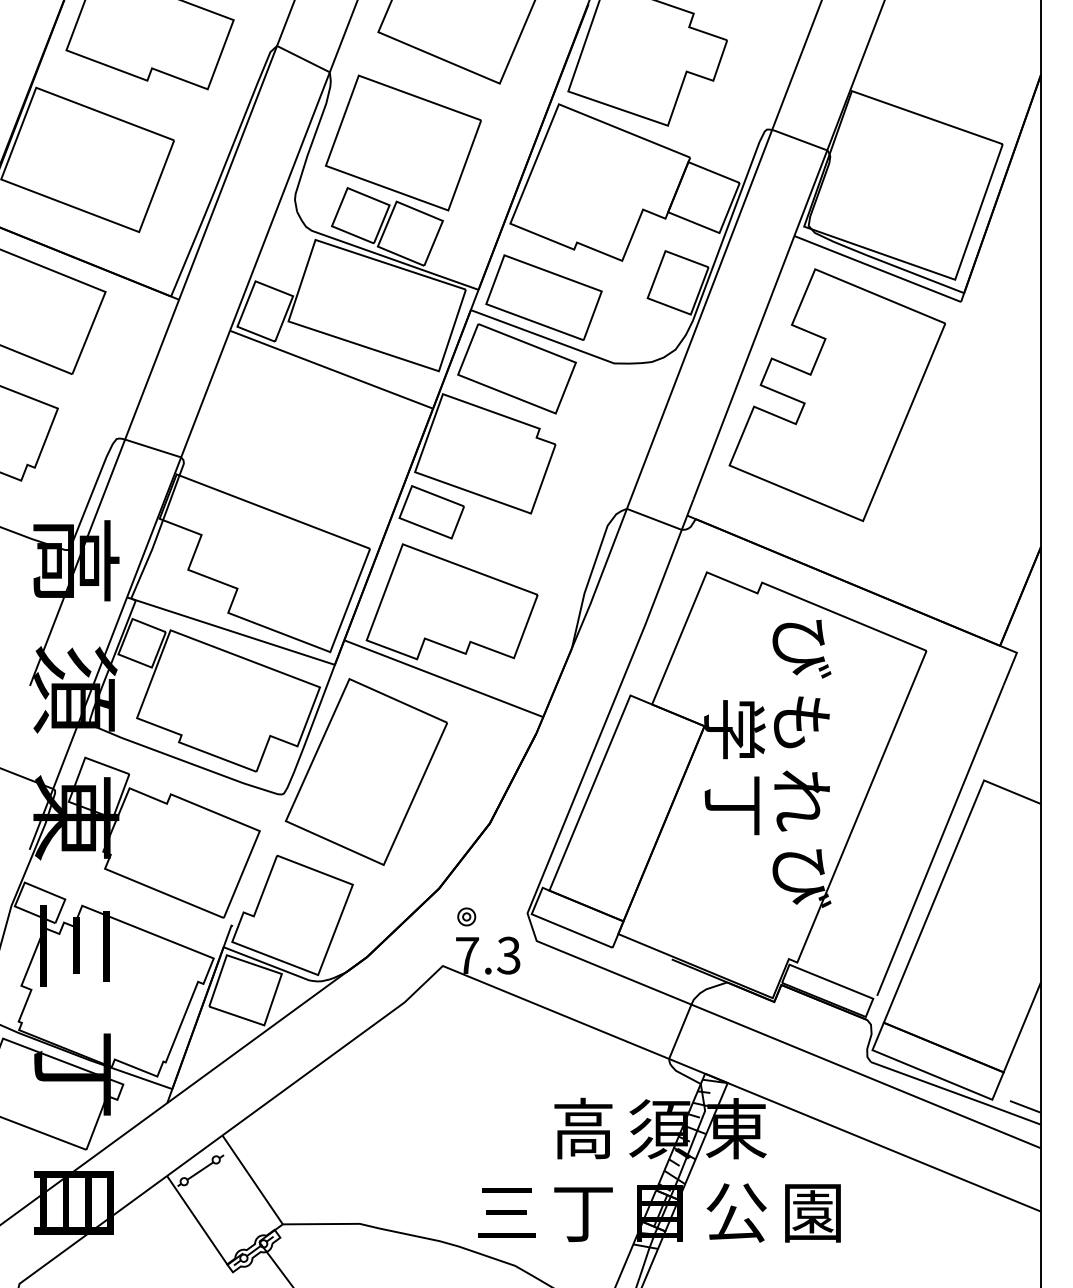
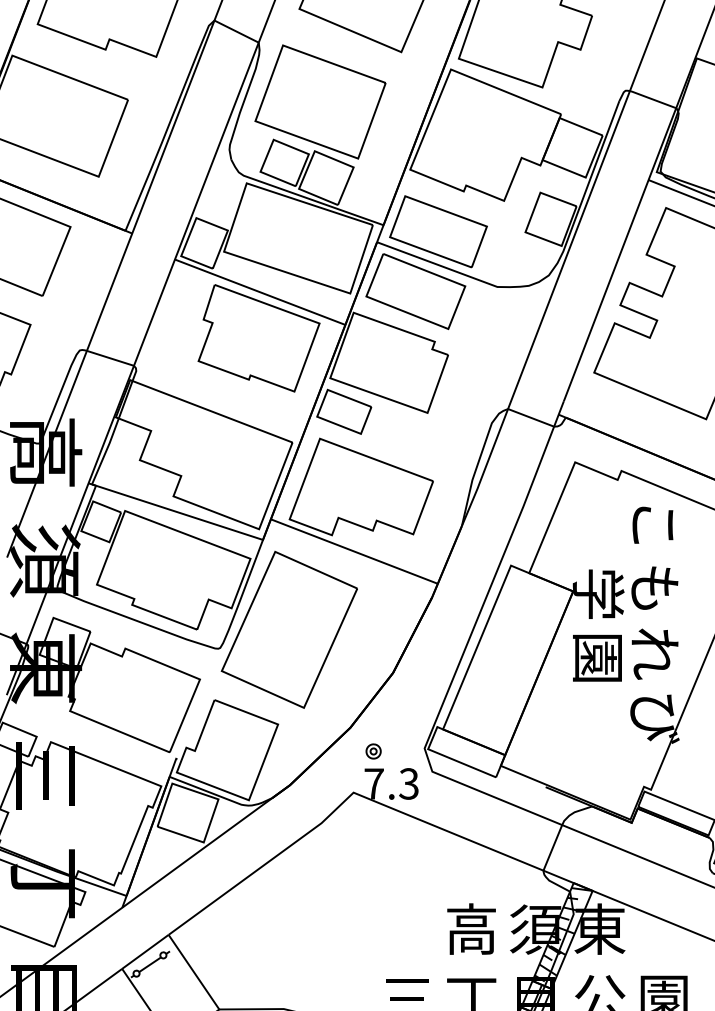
part: (330, 424) -> (259, 338), added
text: (801, 648) -> (654, 526), び -> こ
text: (733, 805) -> (597, 657), 丁 -> 園

